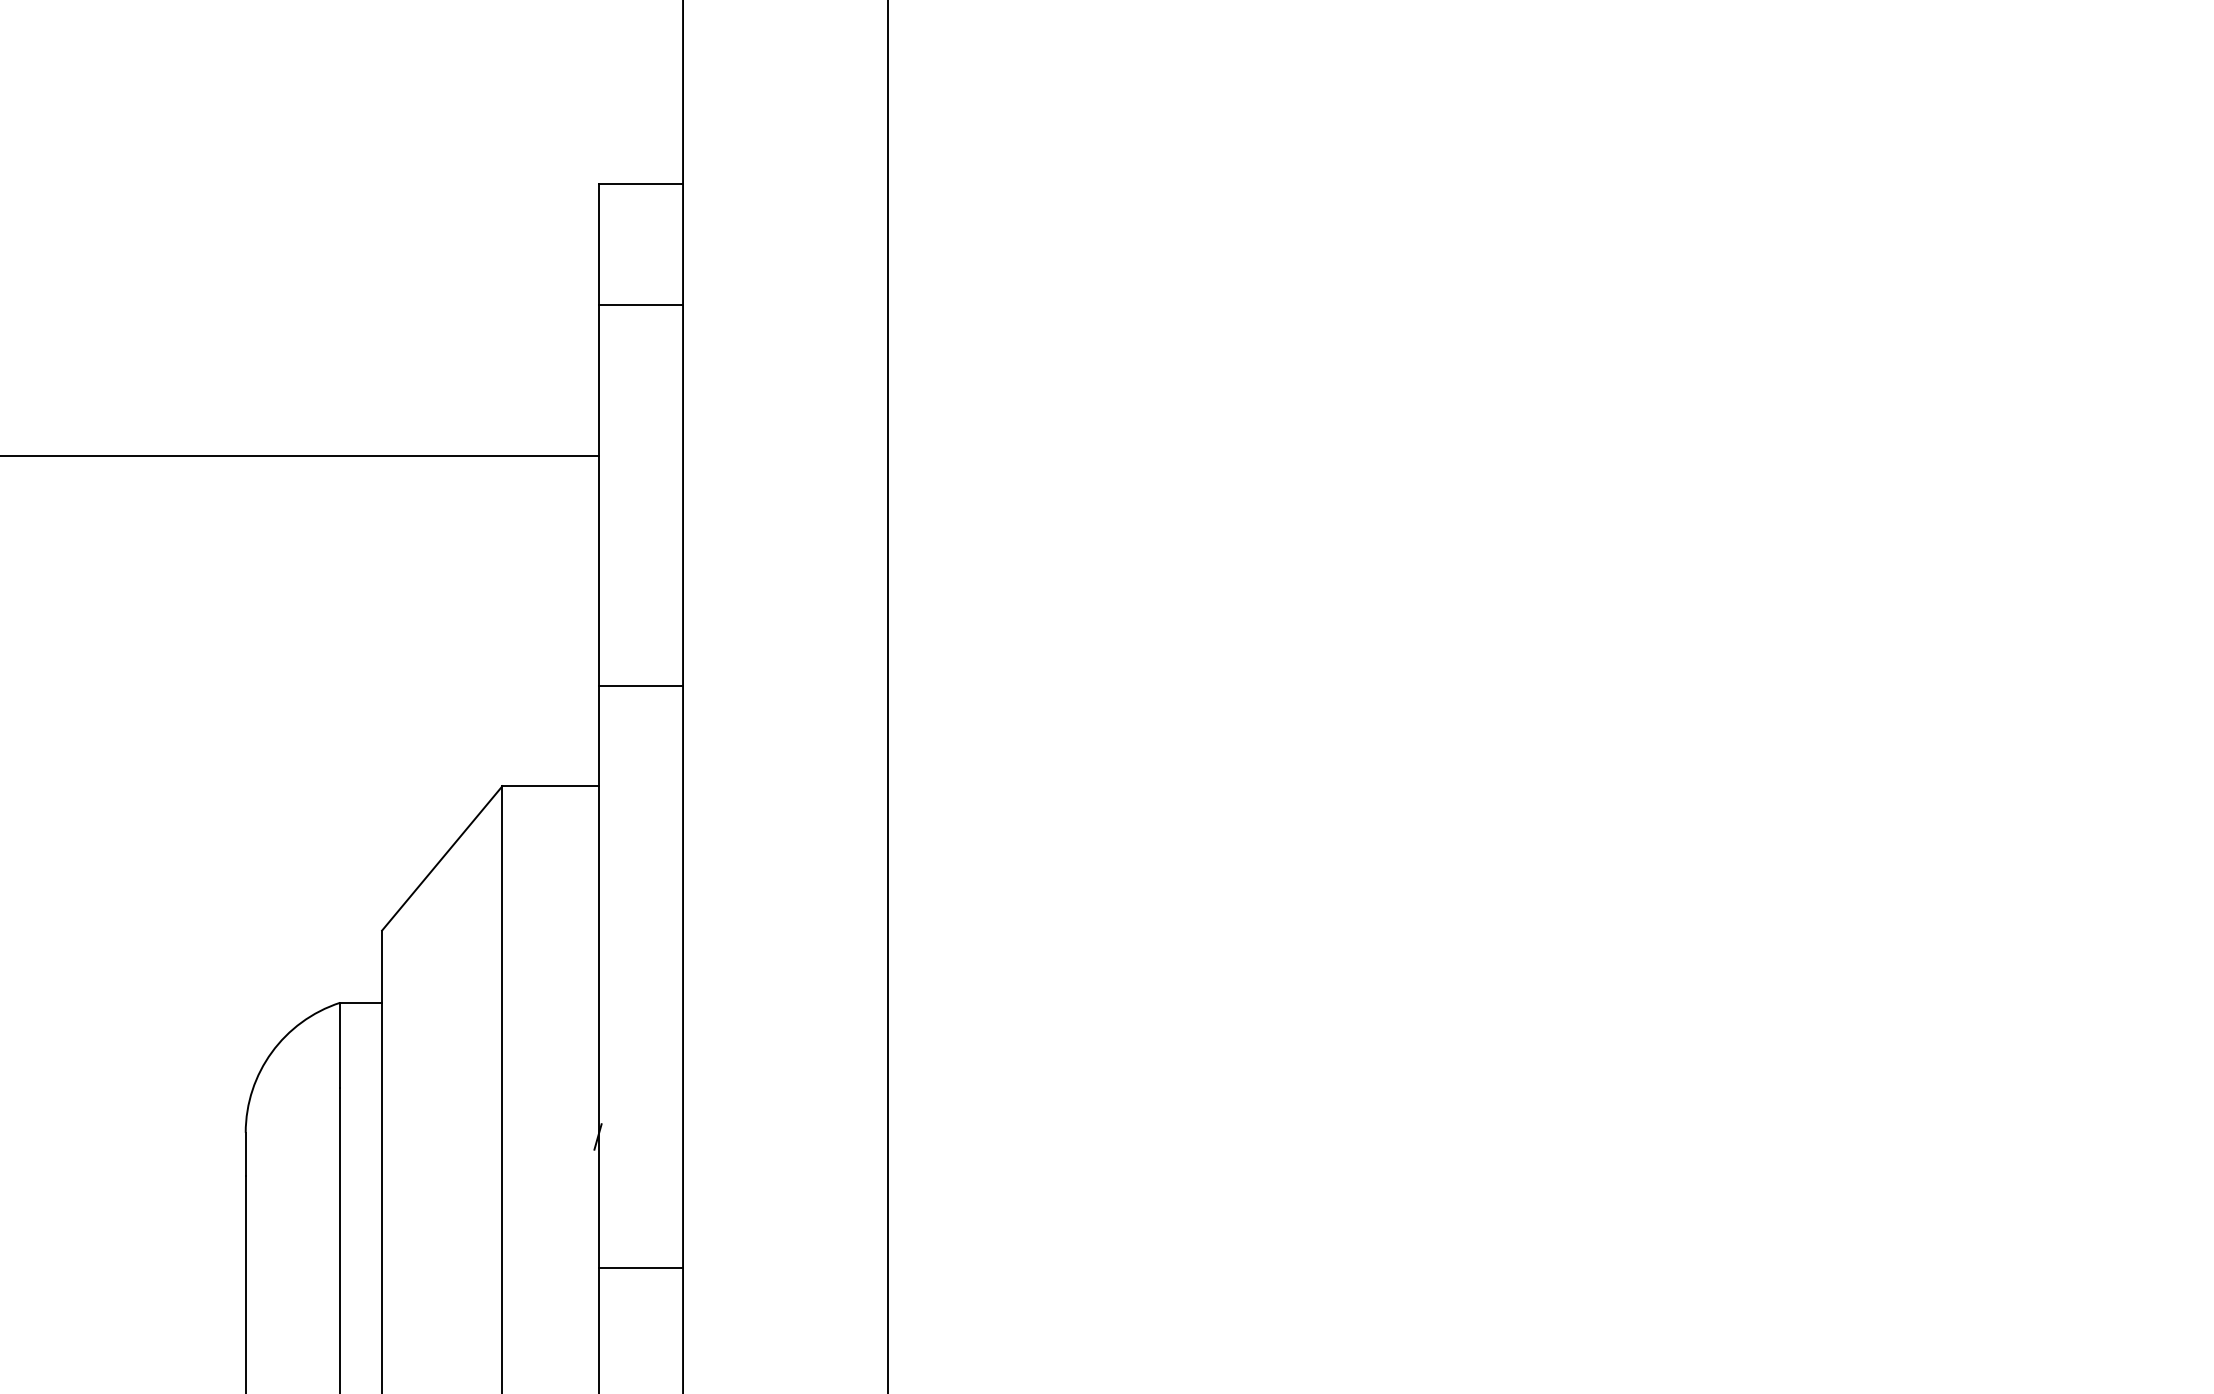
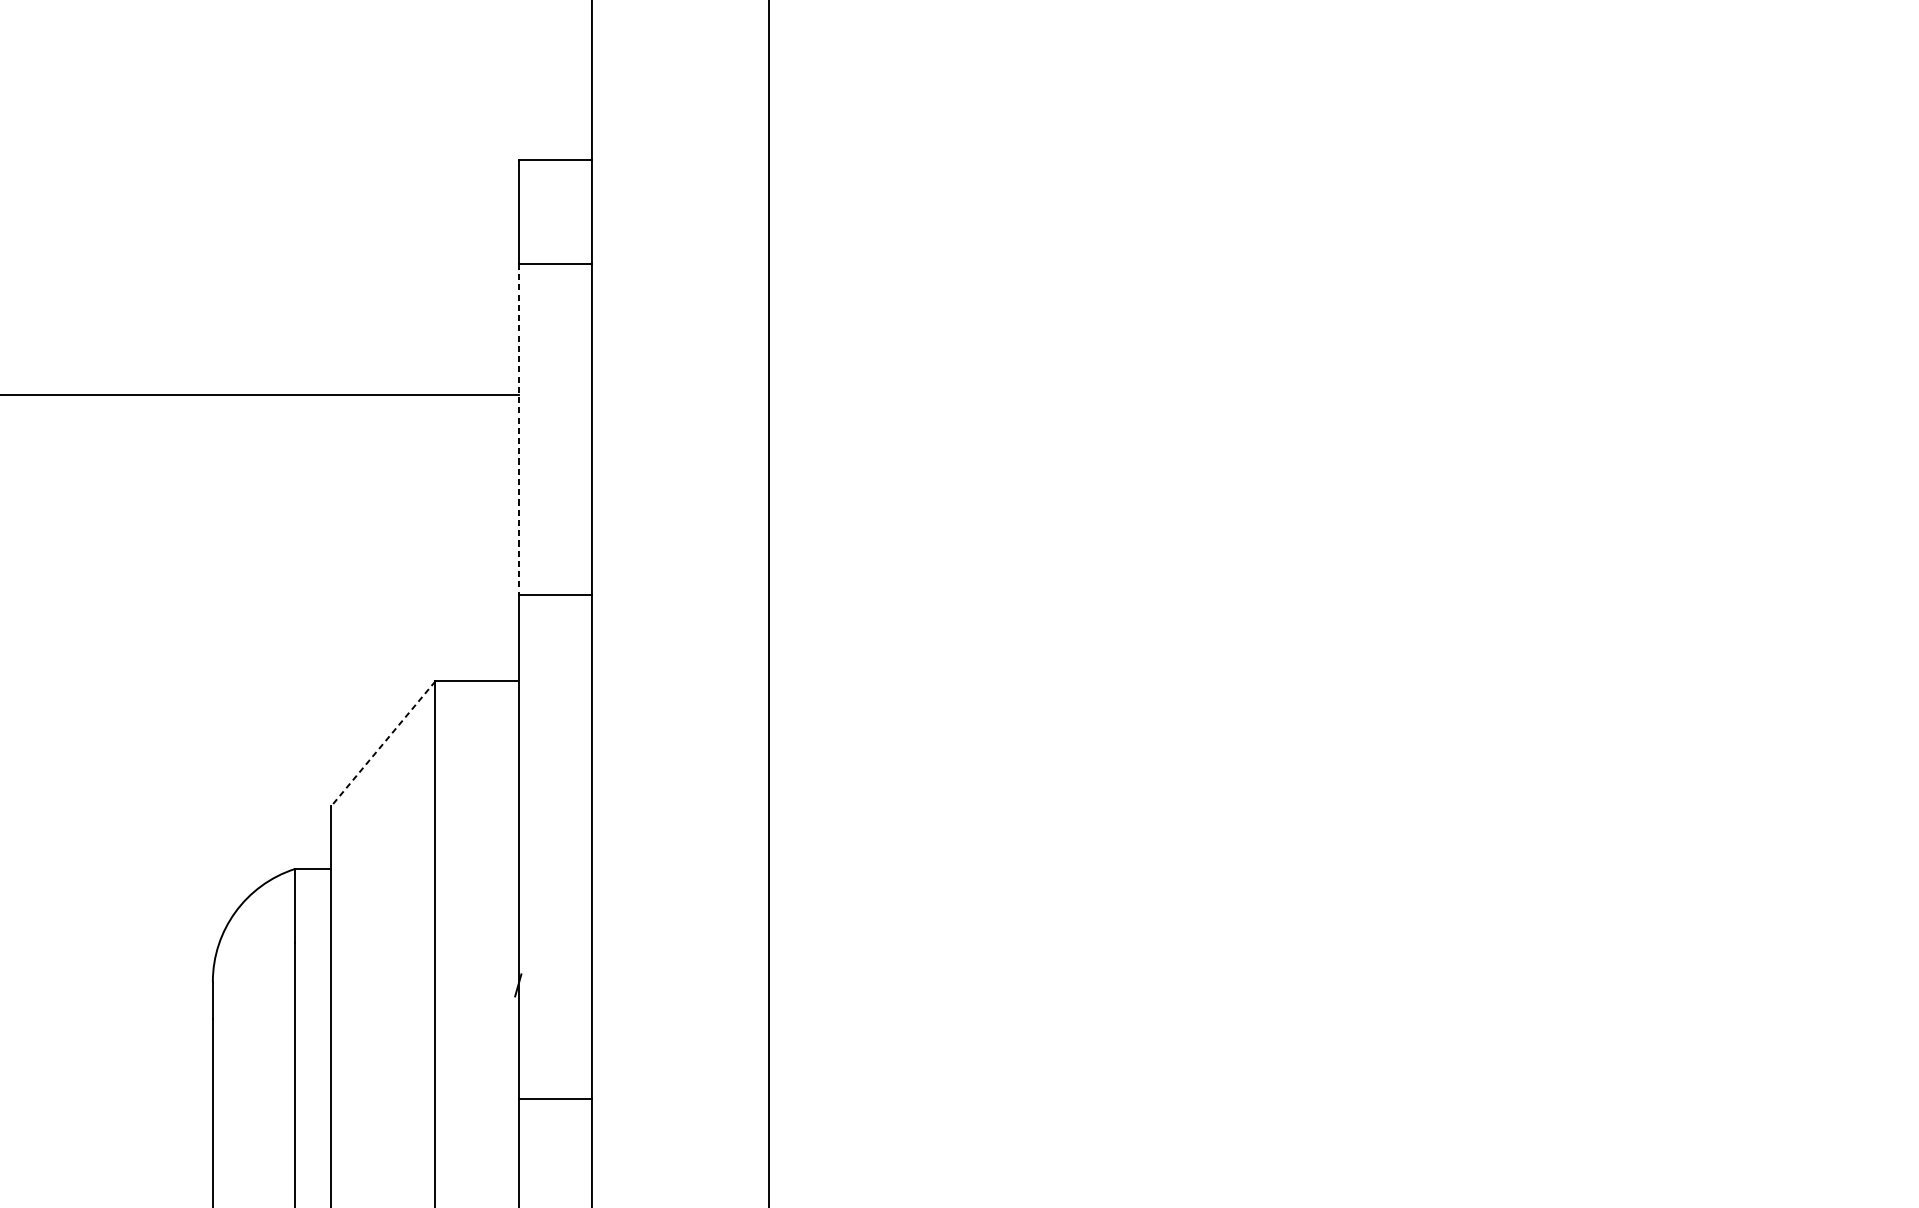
line: (598, 495) -> (518, 429), solid -> dashed
line: (441, 858) -> (382, 744), solid -> dashed

